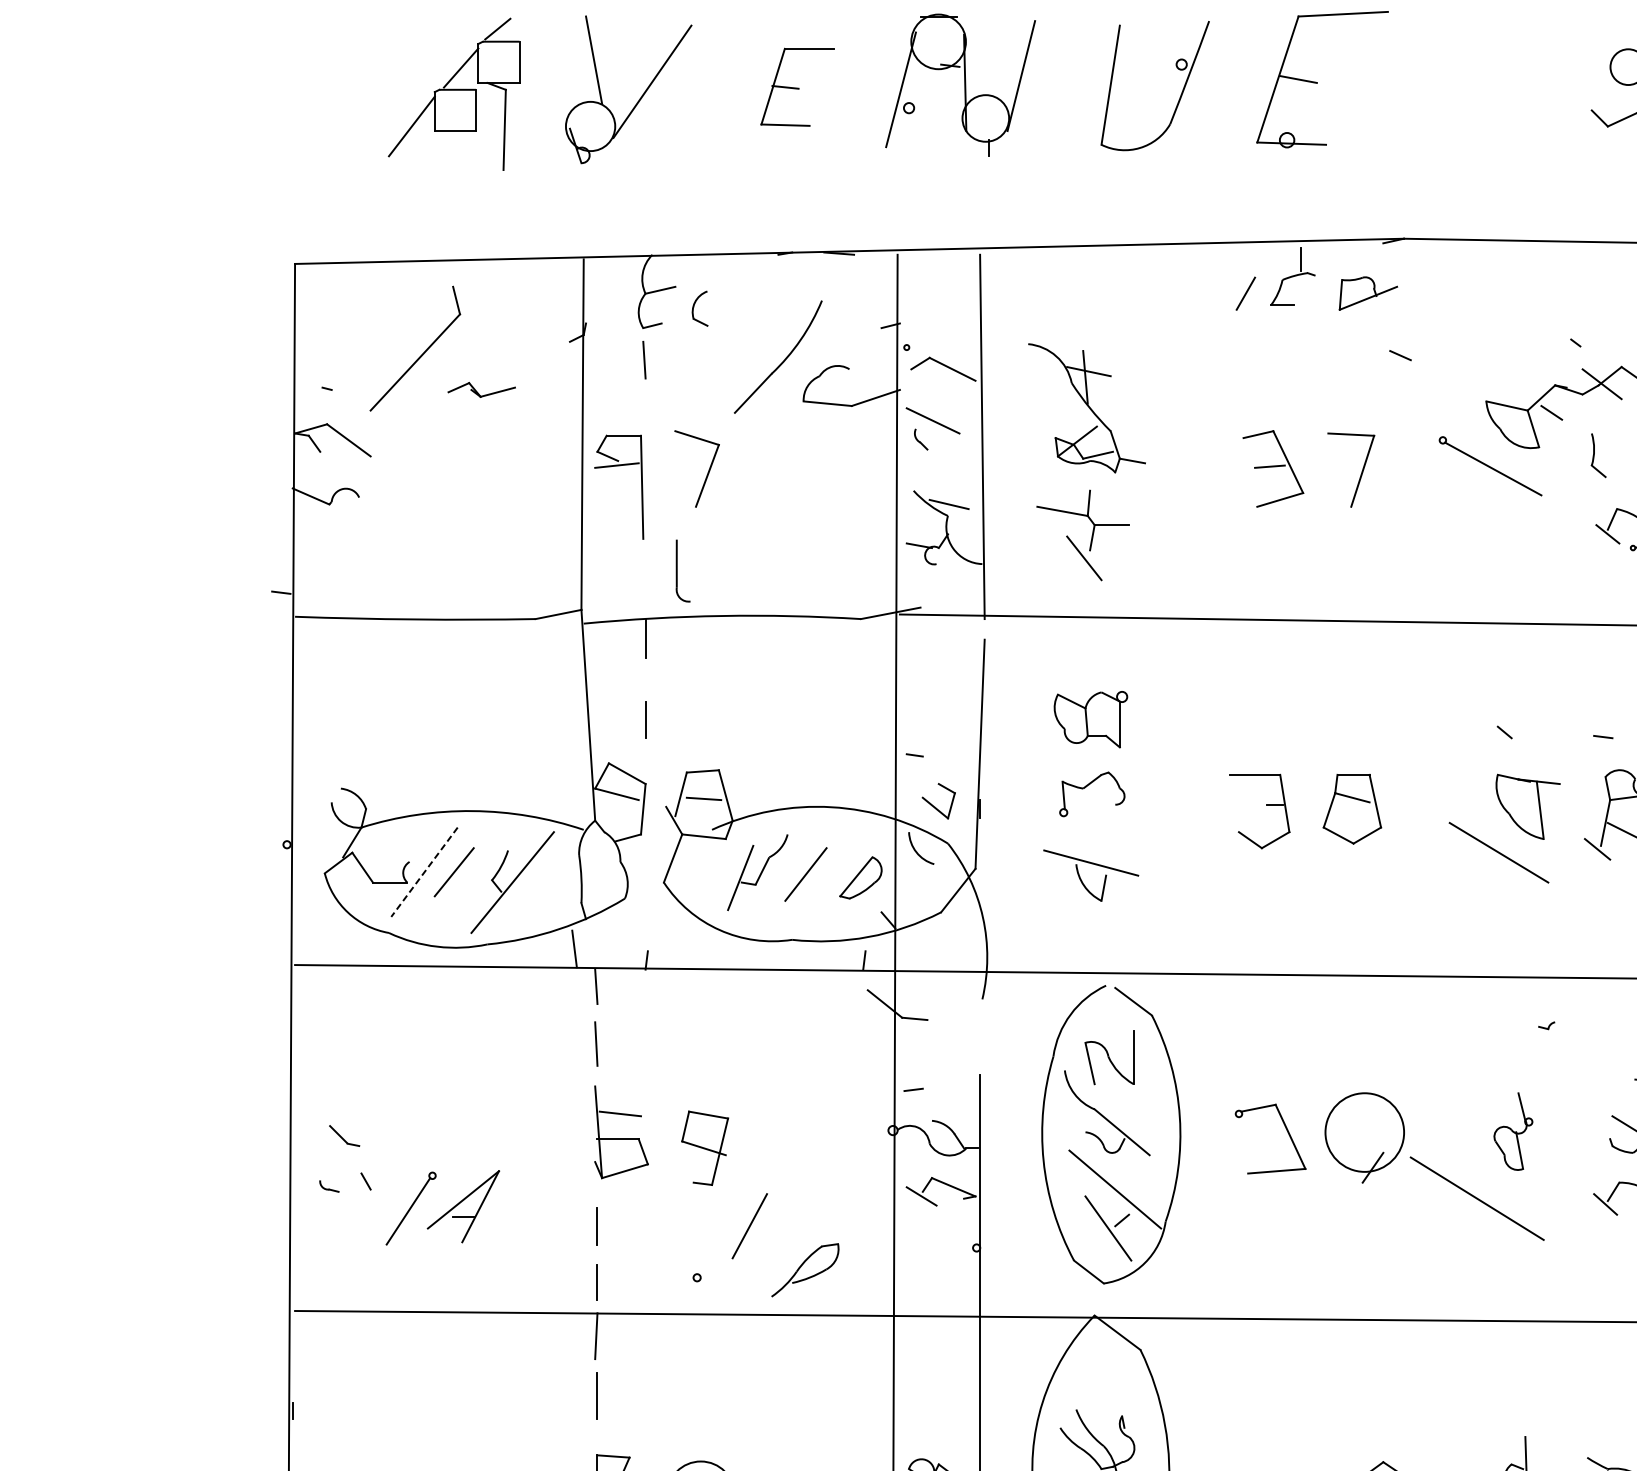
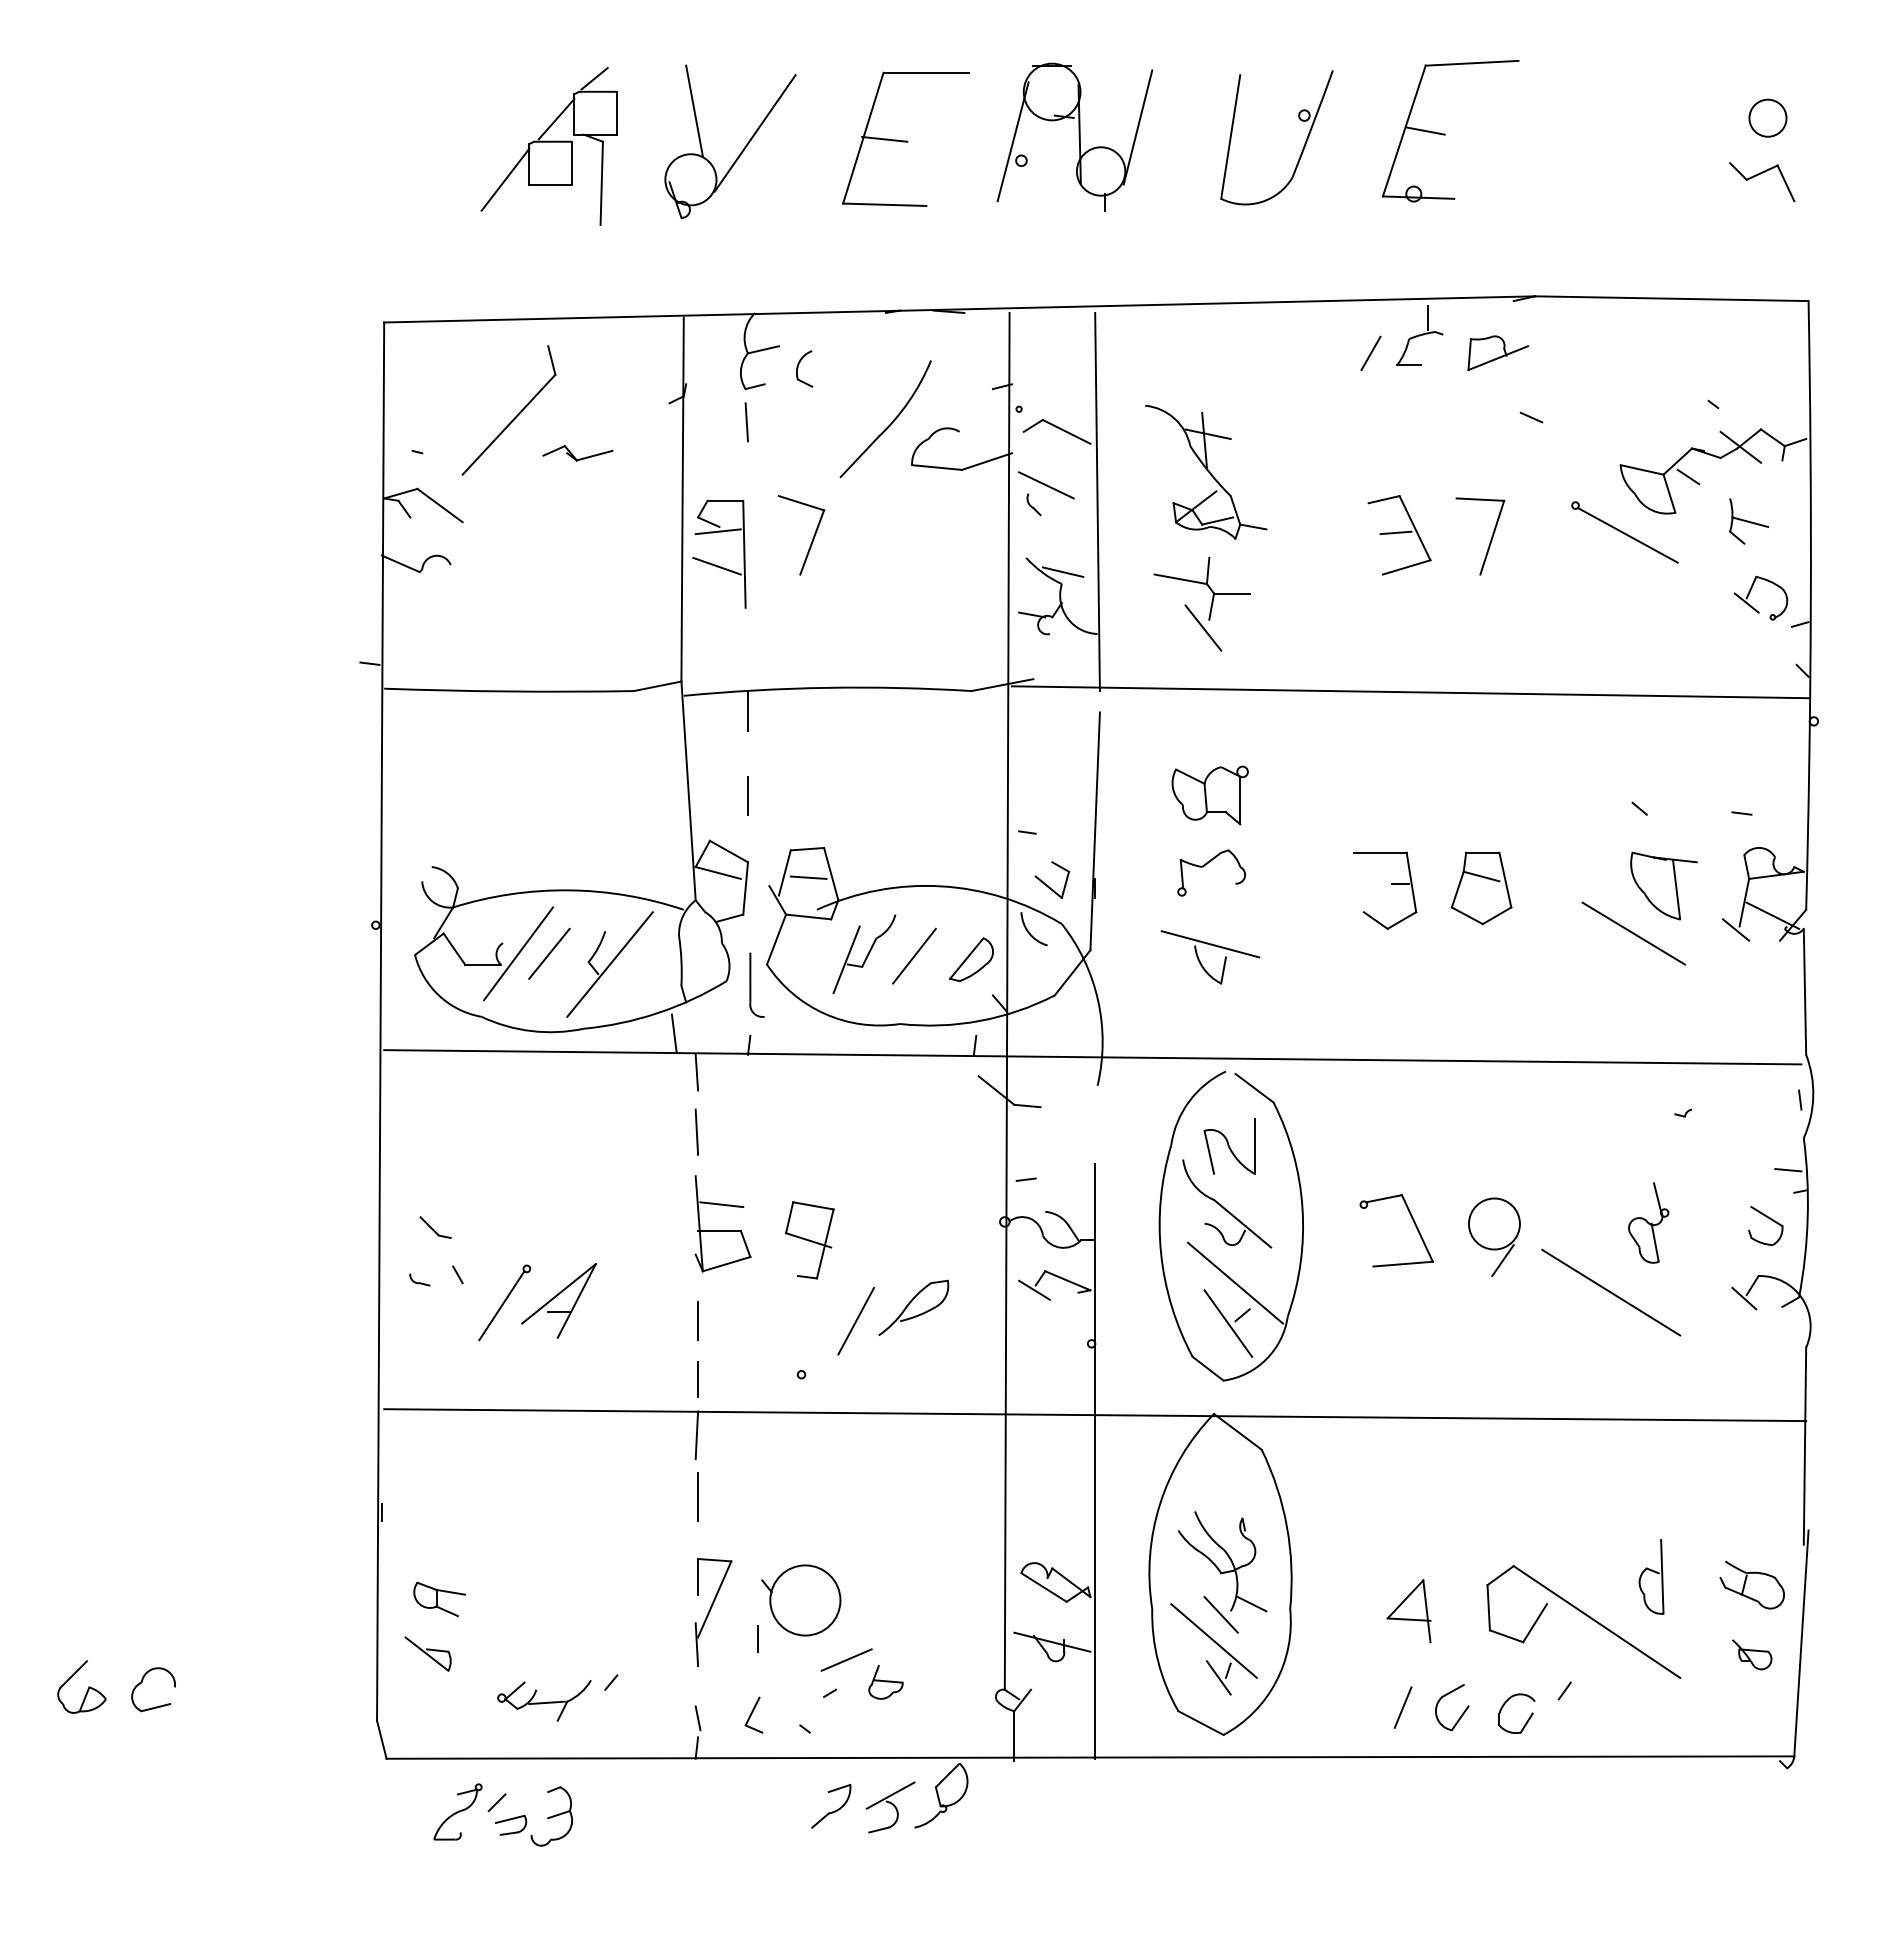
part: (797, 86) -> (905, 138), size x1.67
line: (1611, 455) -> (1750, 521), added
line: (615, 498) -> (716, 565), added
part: (682, 570) -> (756, 984), moved
line: (424, 871) -> (518, 953), dashed -> solid
circle: (1363, 1132) -> (1493, 1223), size x0.62
part: (805, 1269) -> (913, 1307), moved

